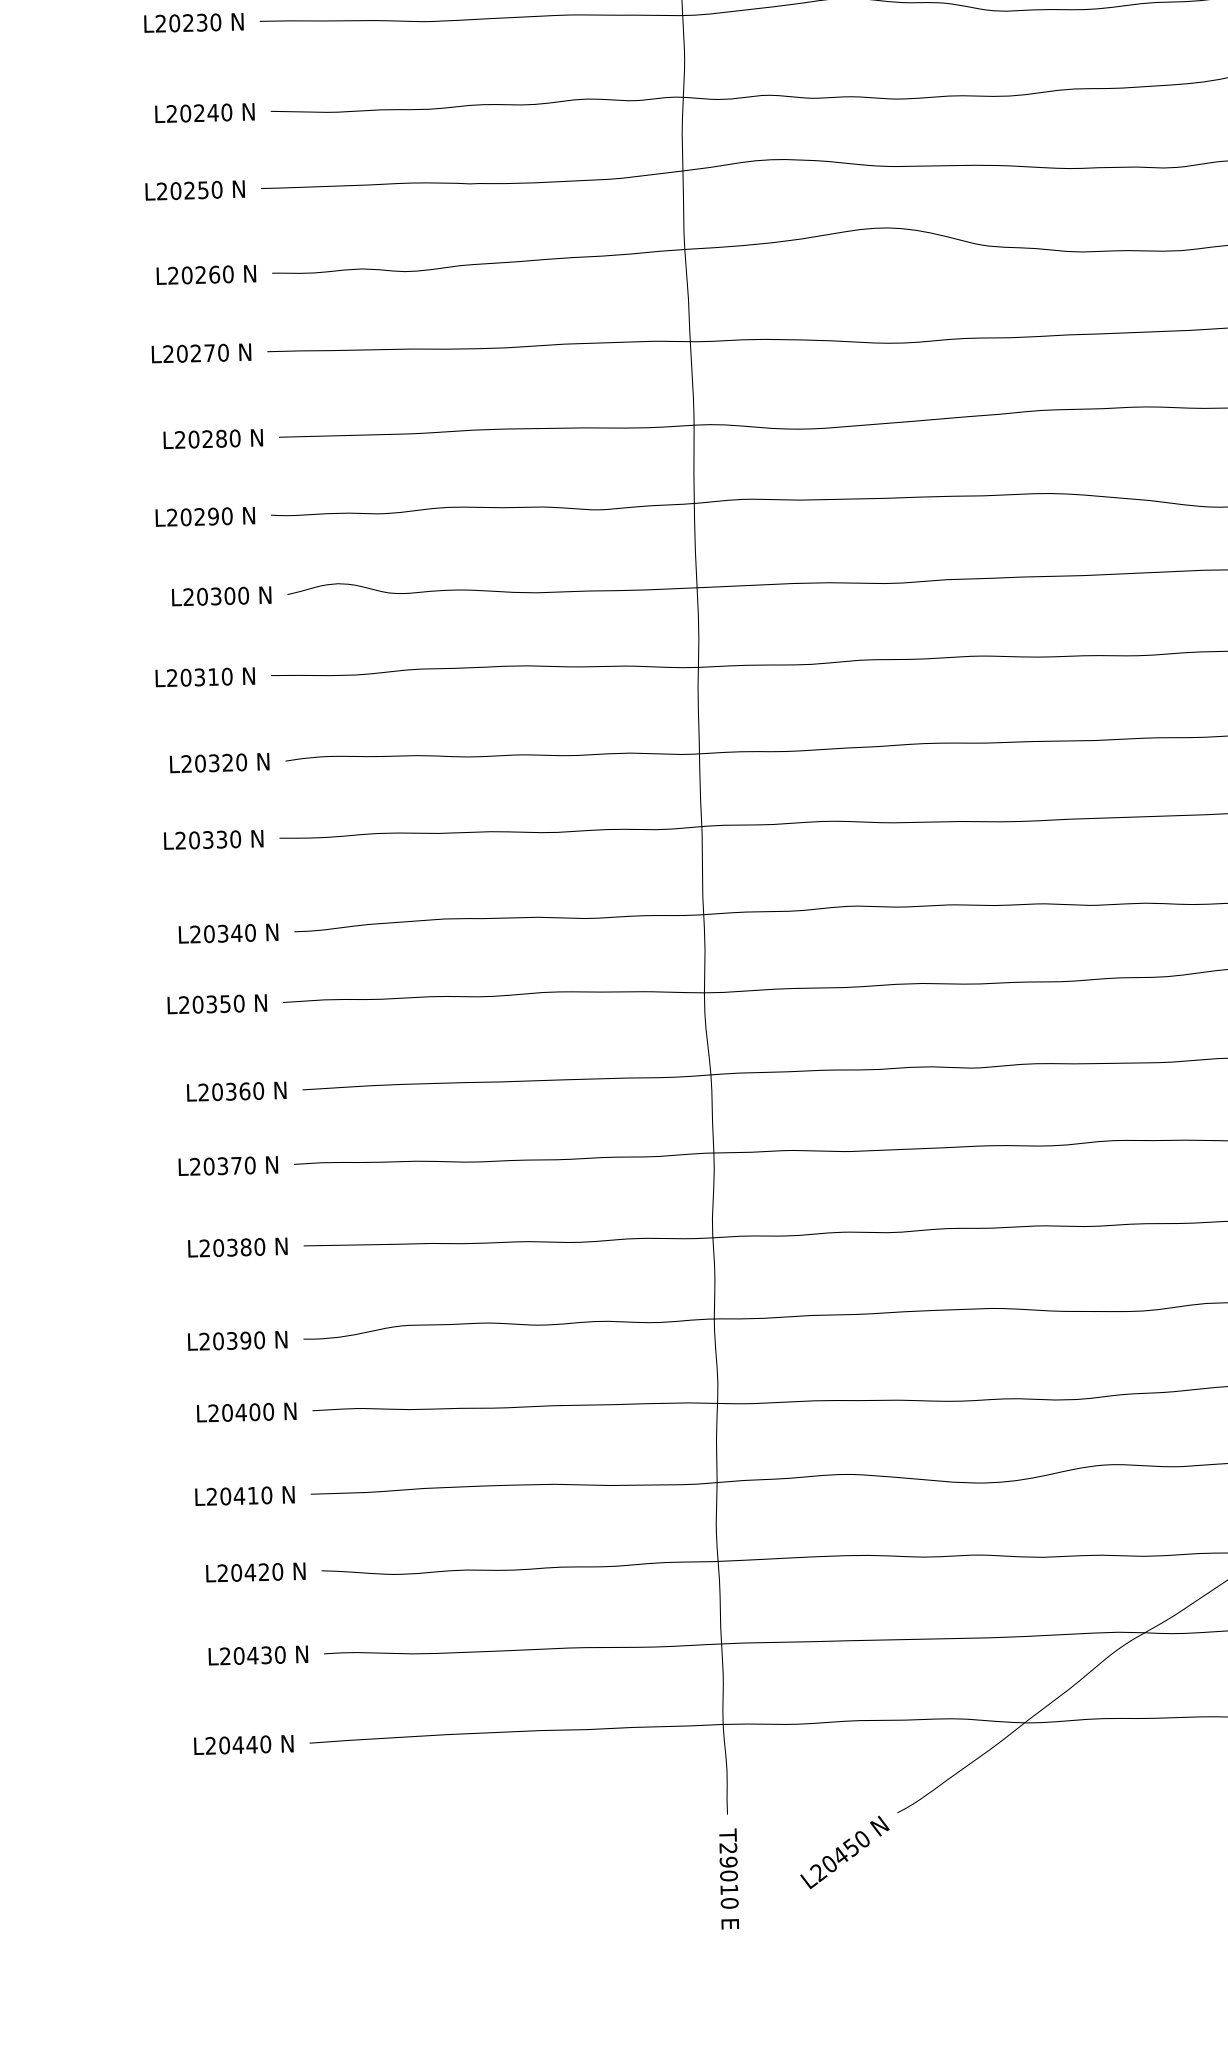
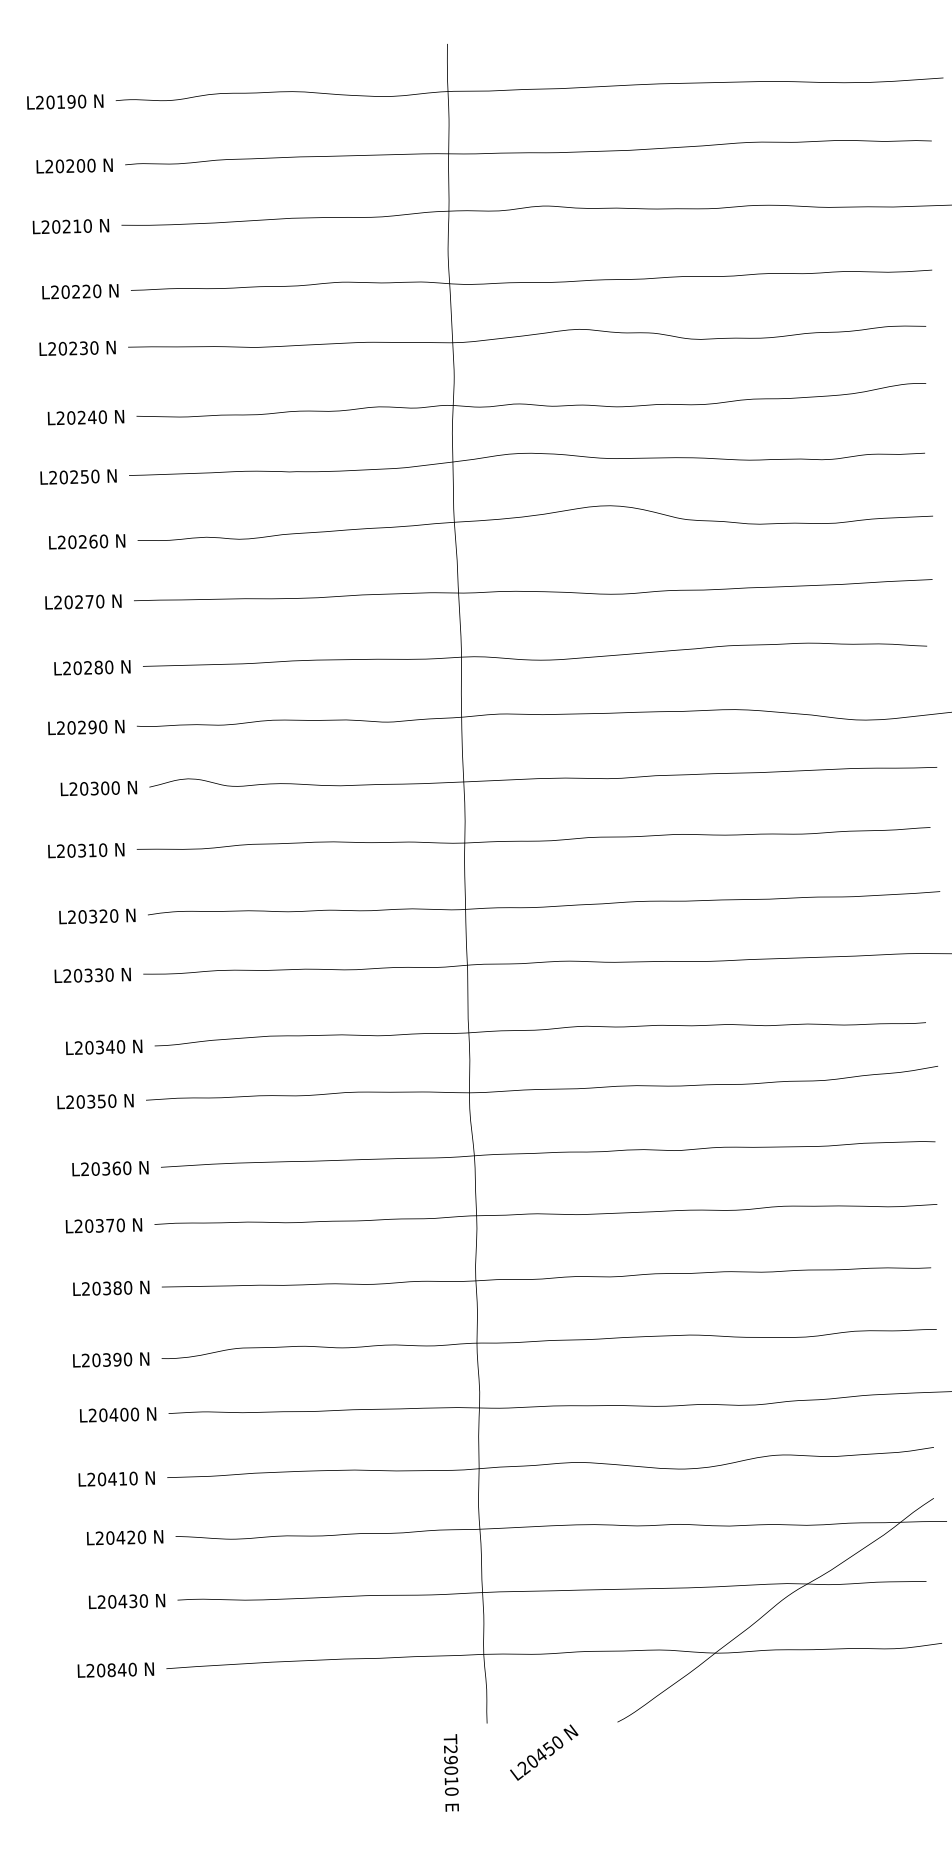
text: (238, 1745) -> (111, 1670), L20440 -> L20840
text: (845, 1852) -> (544, 1752), moved
text: (728, 1878) -> (450, 1772), moved

